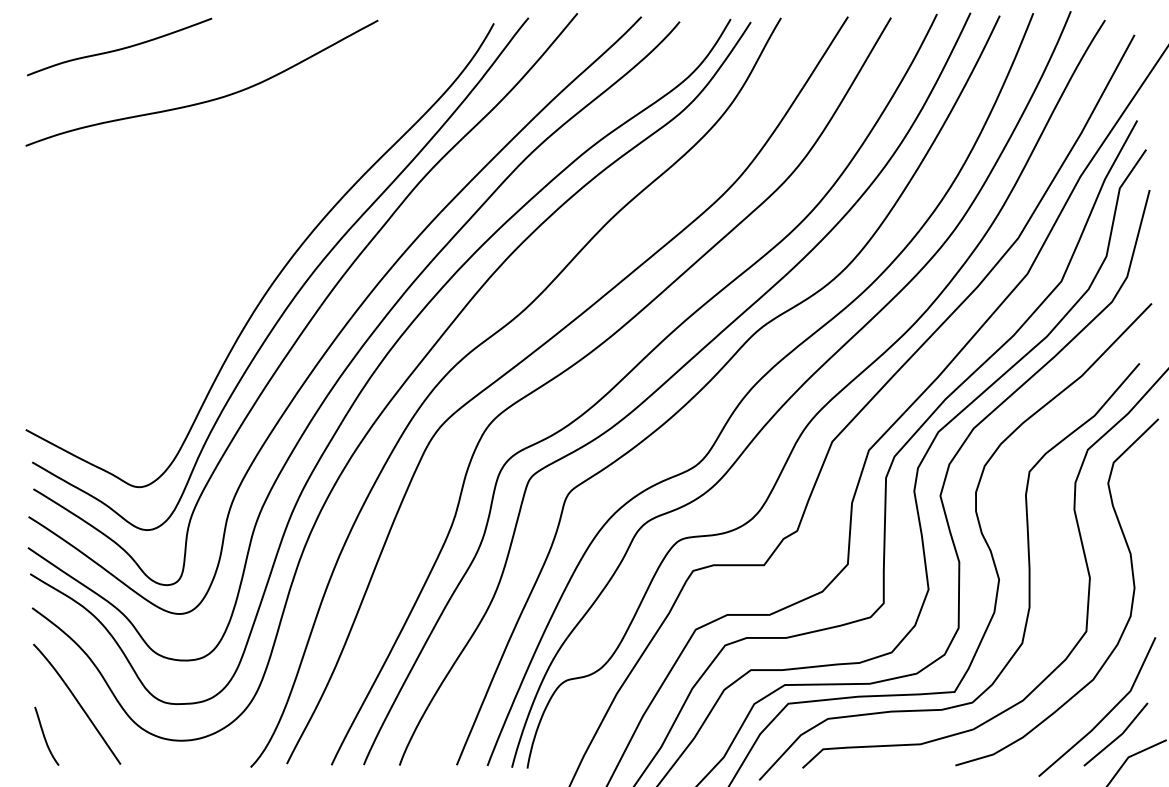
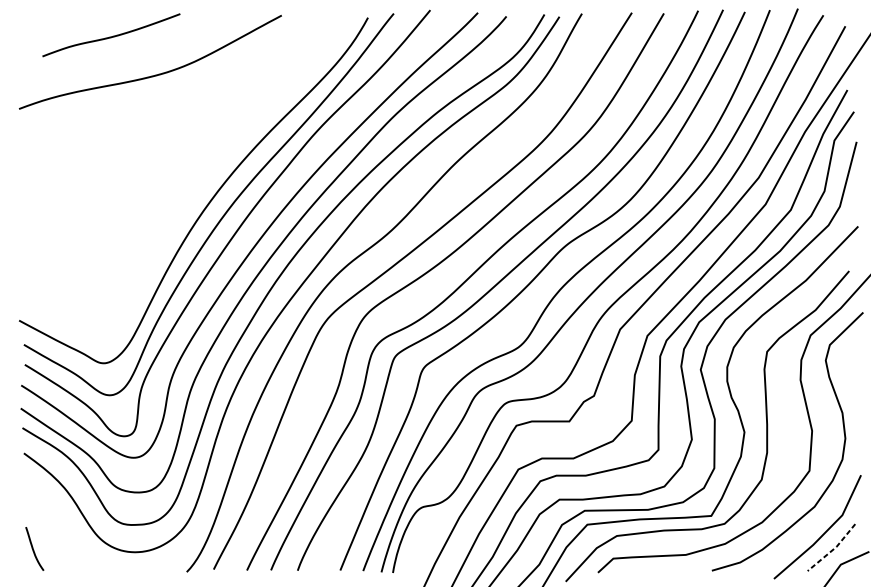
curve: (119, 48) -> (111, 36), moved
curve: (77, 703) -> (57, 524), removed
line: (1118, 736) -> (833, 549), solid -> dashed

